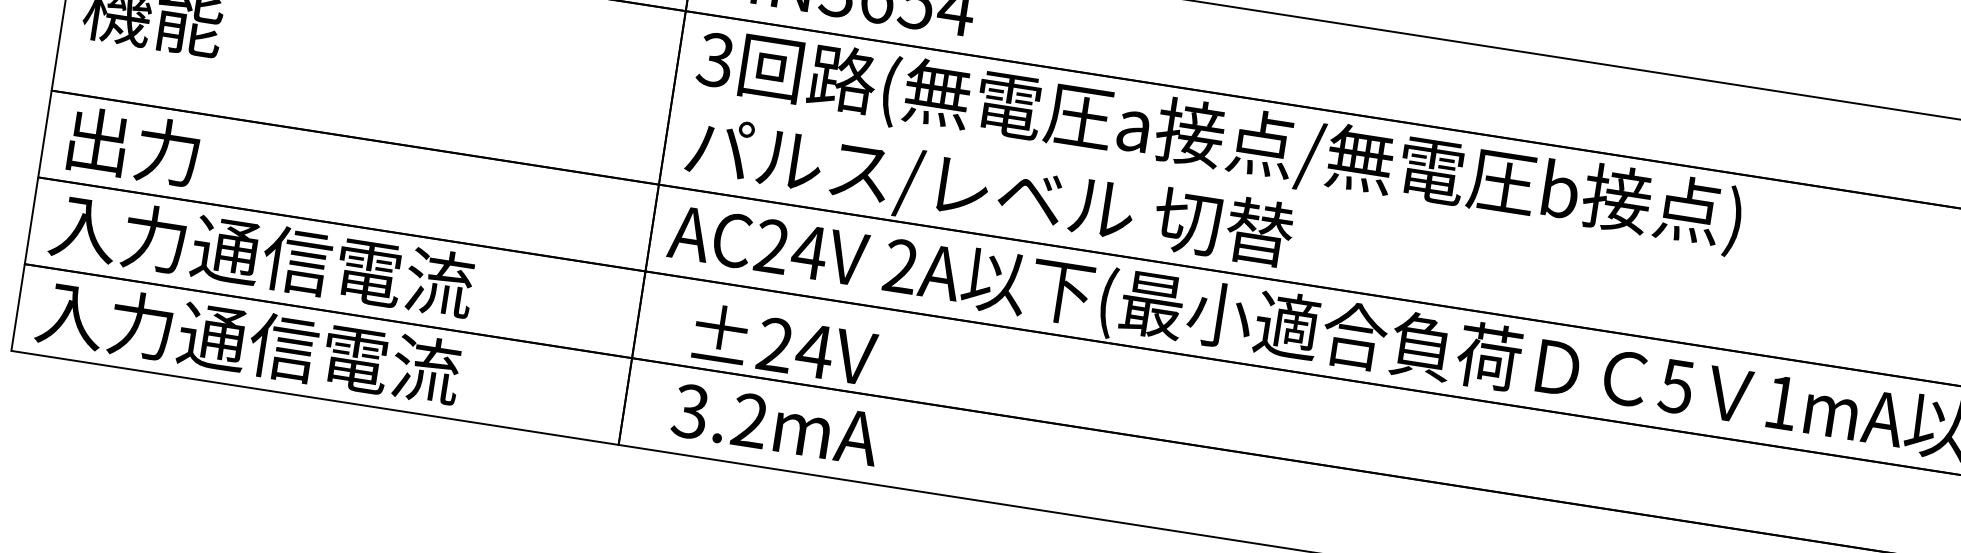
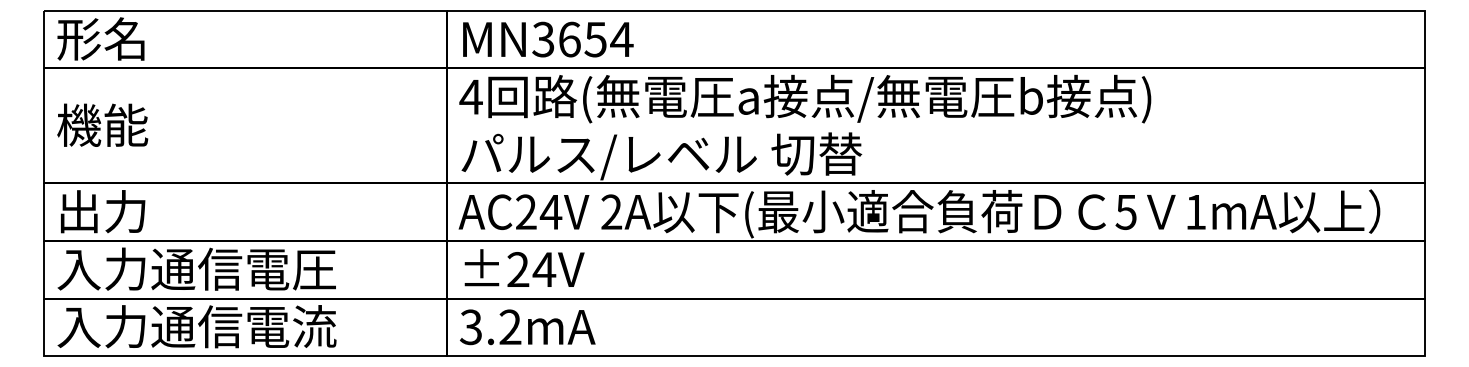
text: (714, 59) -> (470, 96), 3 -> 4
text: (439, 281) -> (314, 268), 入力通信電流 -> 入力通信電圧
text: (785, 343) -> (524, 267), moved
text: (775, 425) -> (527, 327), moved

